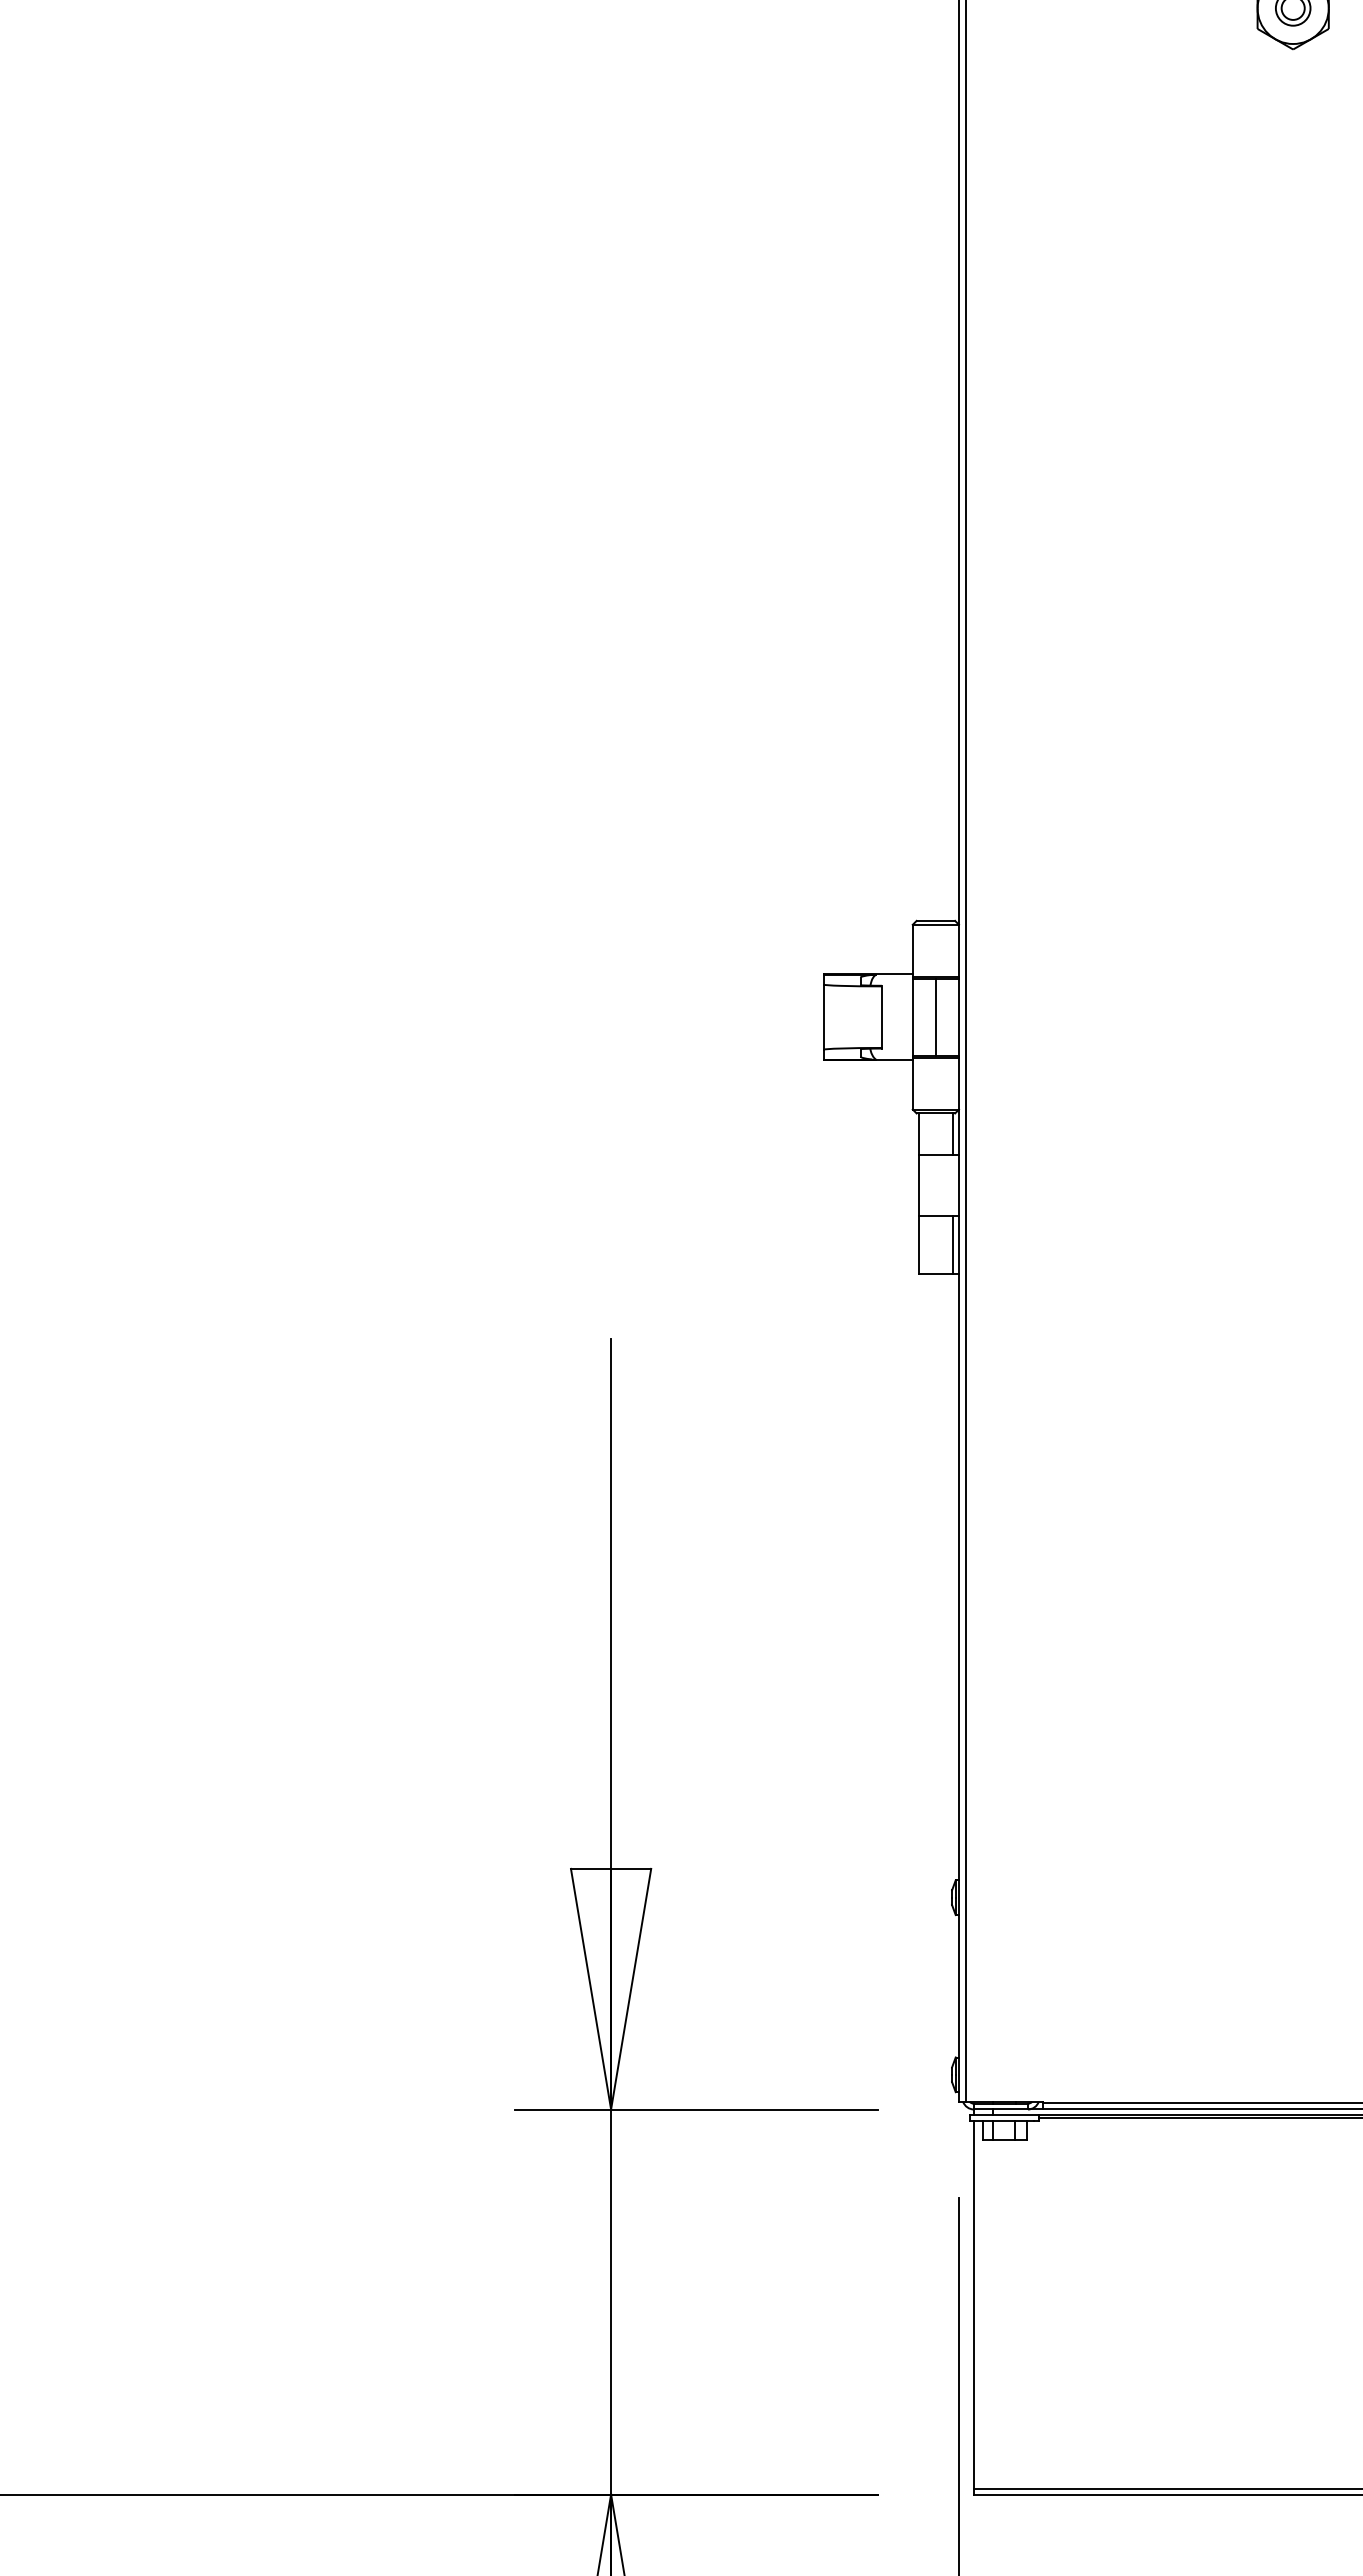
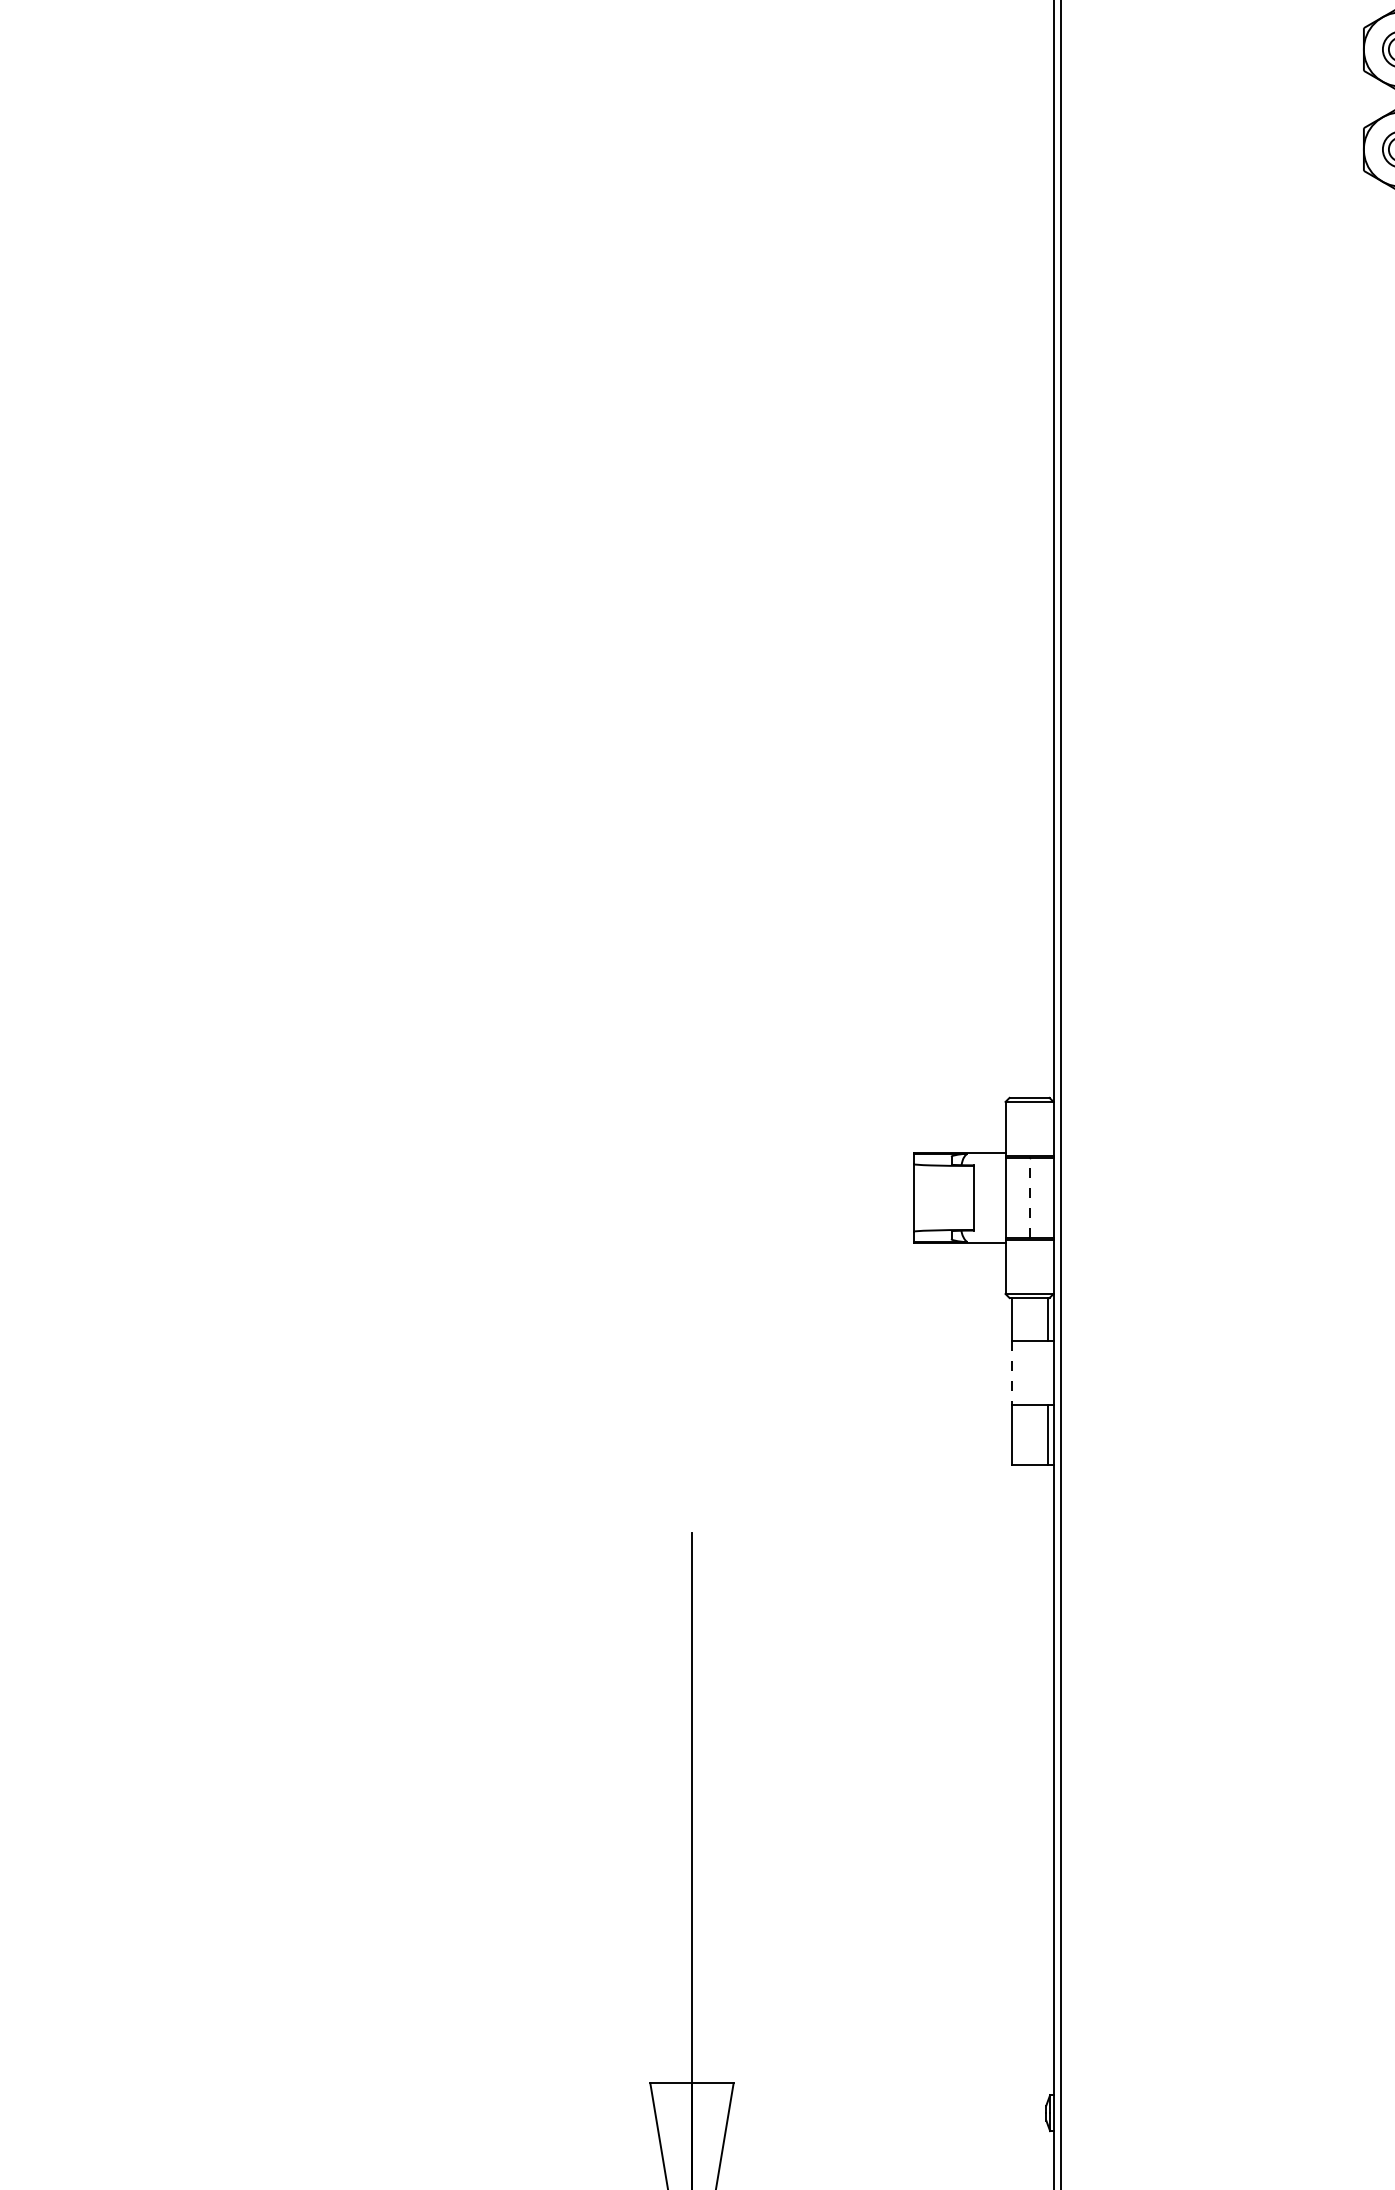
line: (935, 1017) -> (1029, 1198), solid -> dashed
line: (919, 1185) -> (1012, 1372), solid -> dashed

